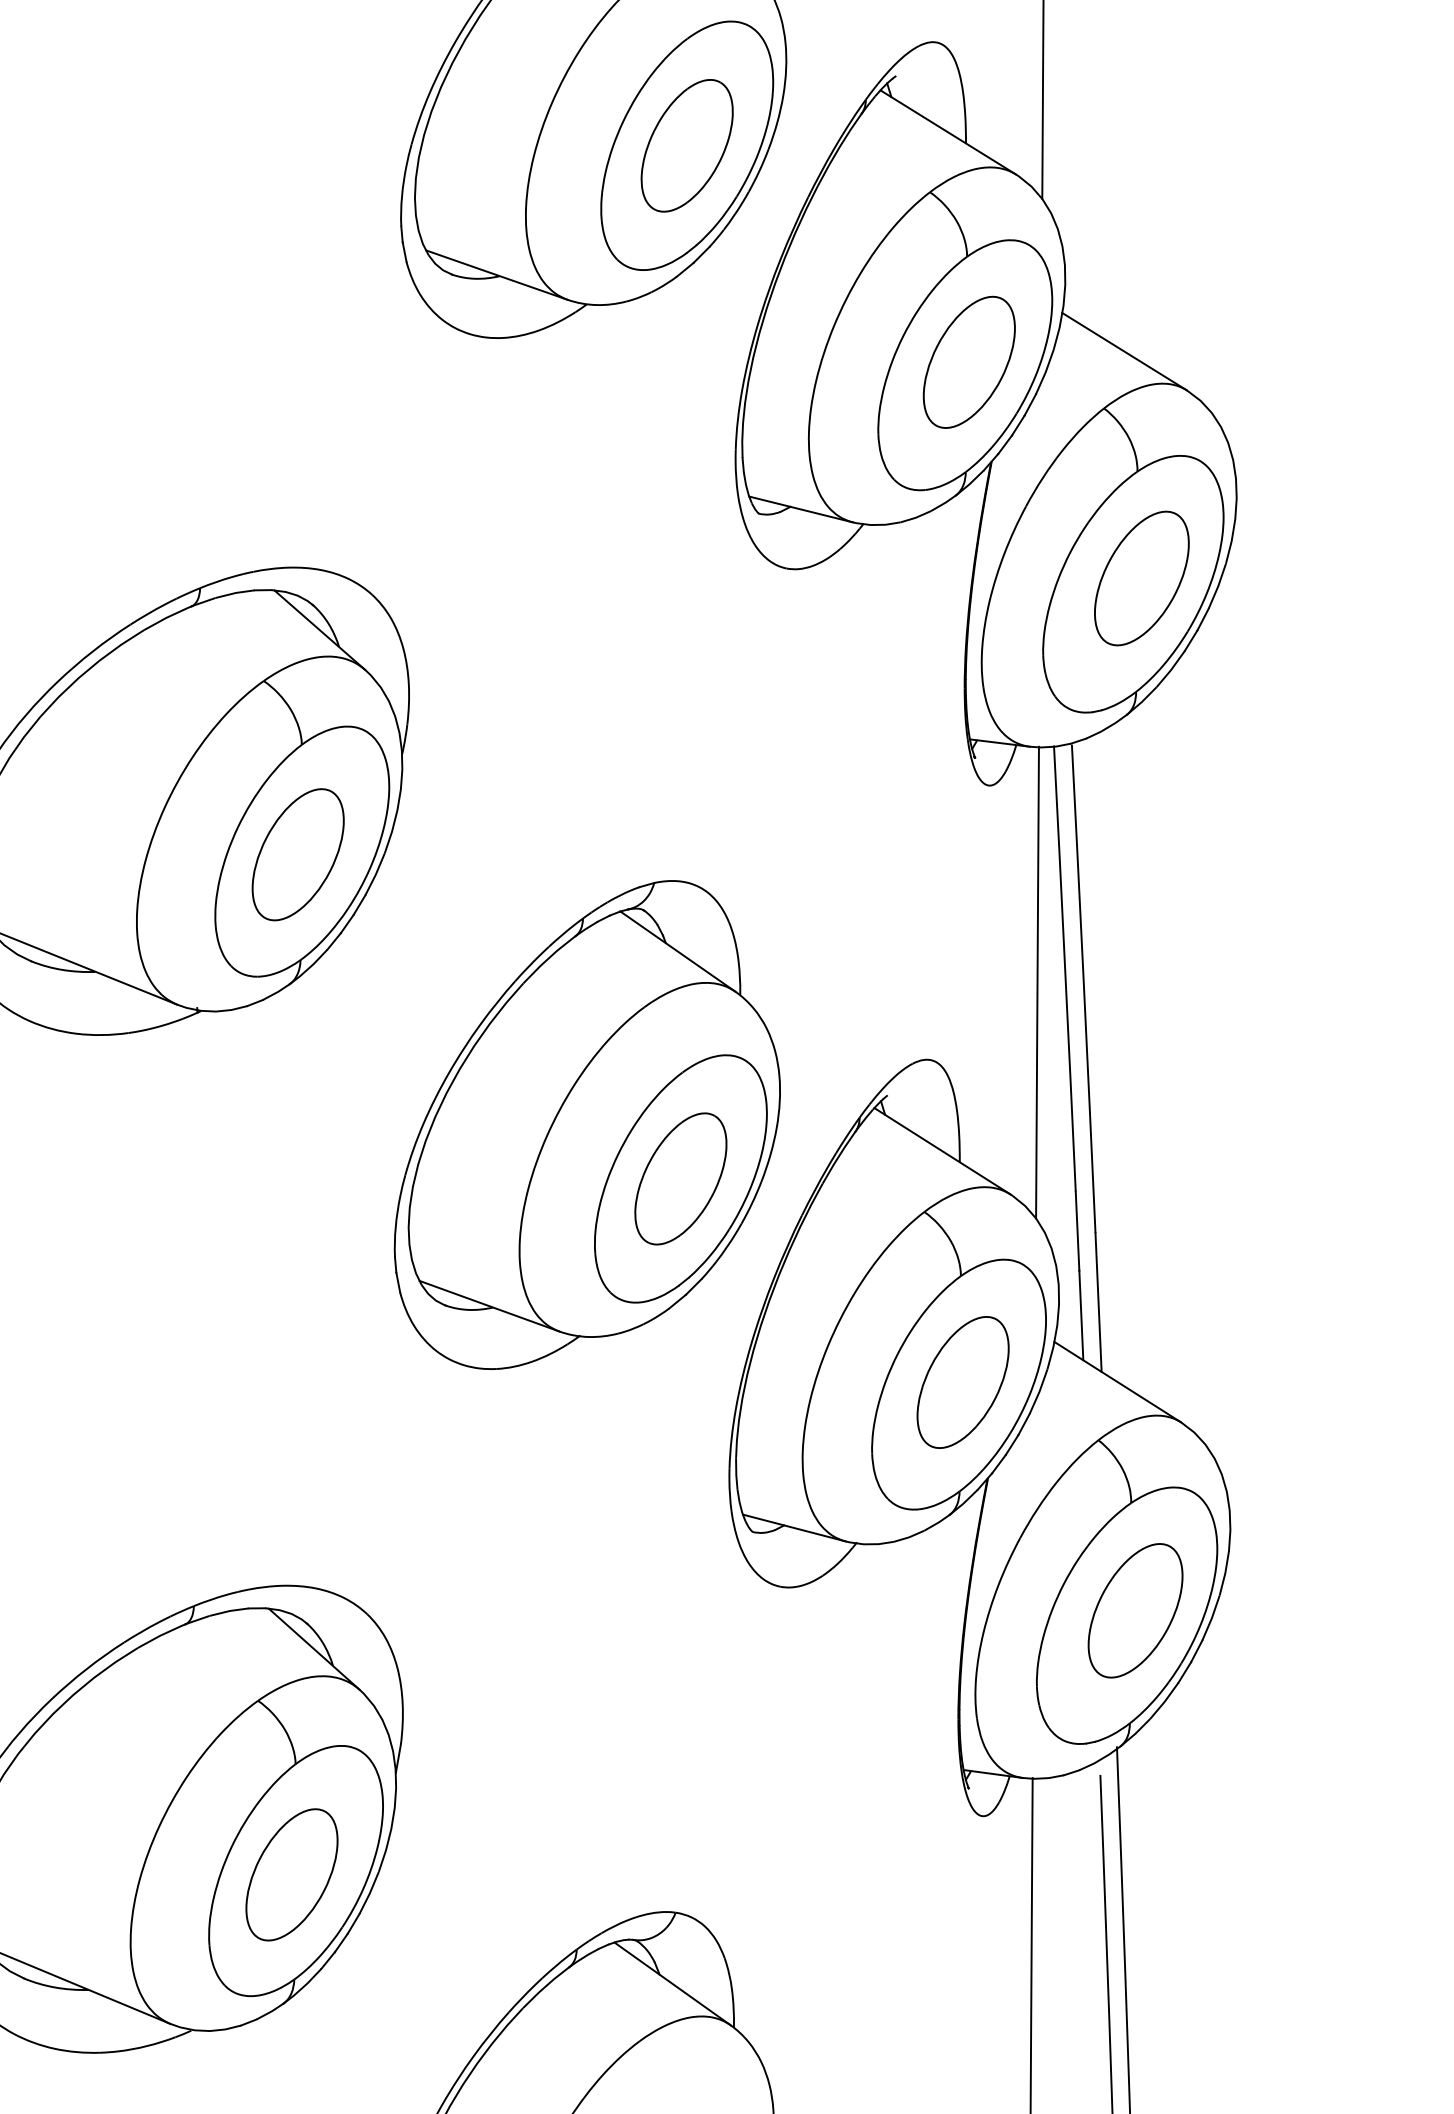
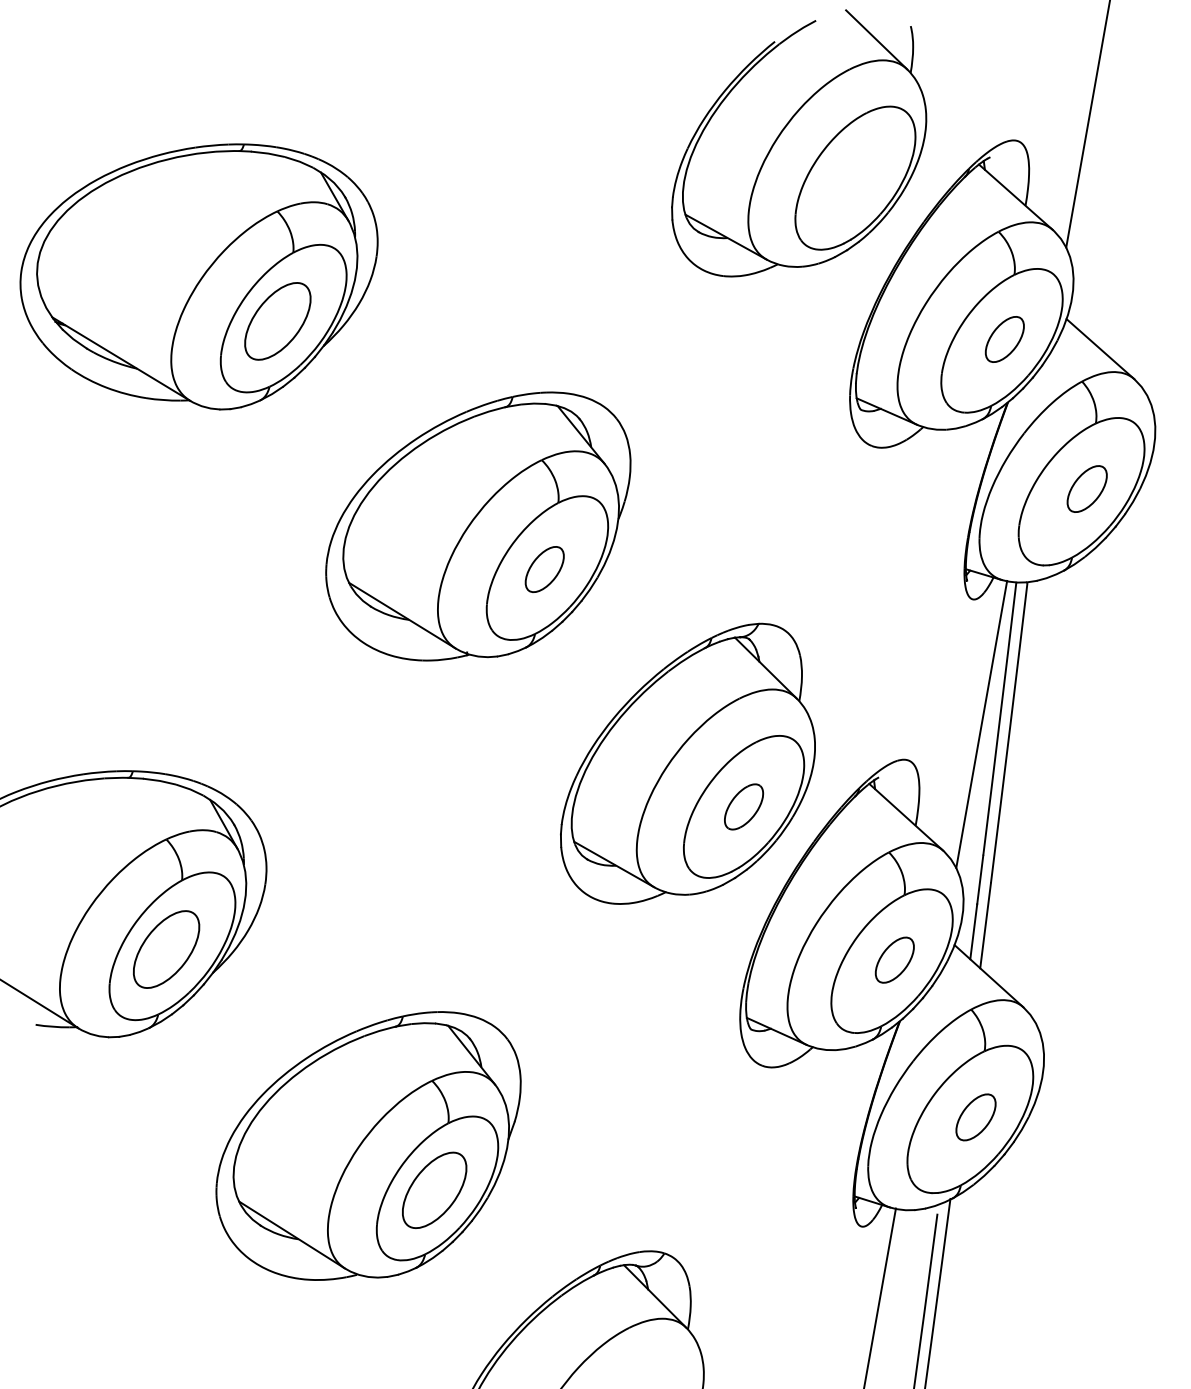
part: (687, 144) -> (855, 177), removed
part: (968, 362) -> (1004, 339), size x0.6
part: (1140, 577) -> (1086, 488), size x0.6
part: (297, 854) -> (544, 569), size x0.6
part: (679, 1178) -> (743, 806), size x0.6
part: (962, 1381) -> (894, 959), size x0.6
part: (1134, 1611) -> (975, 1117), size x0.6

